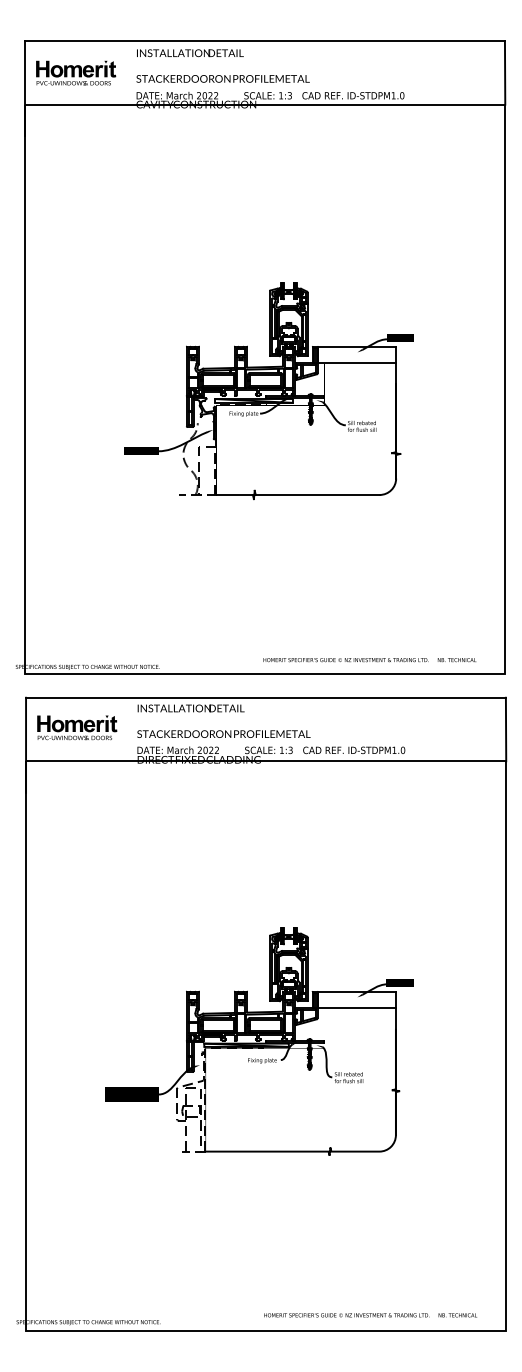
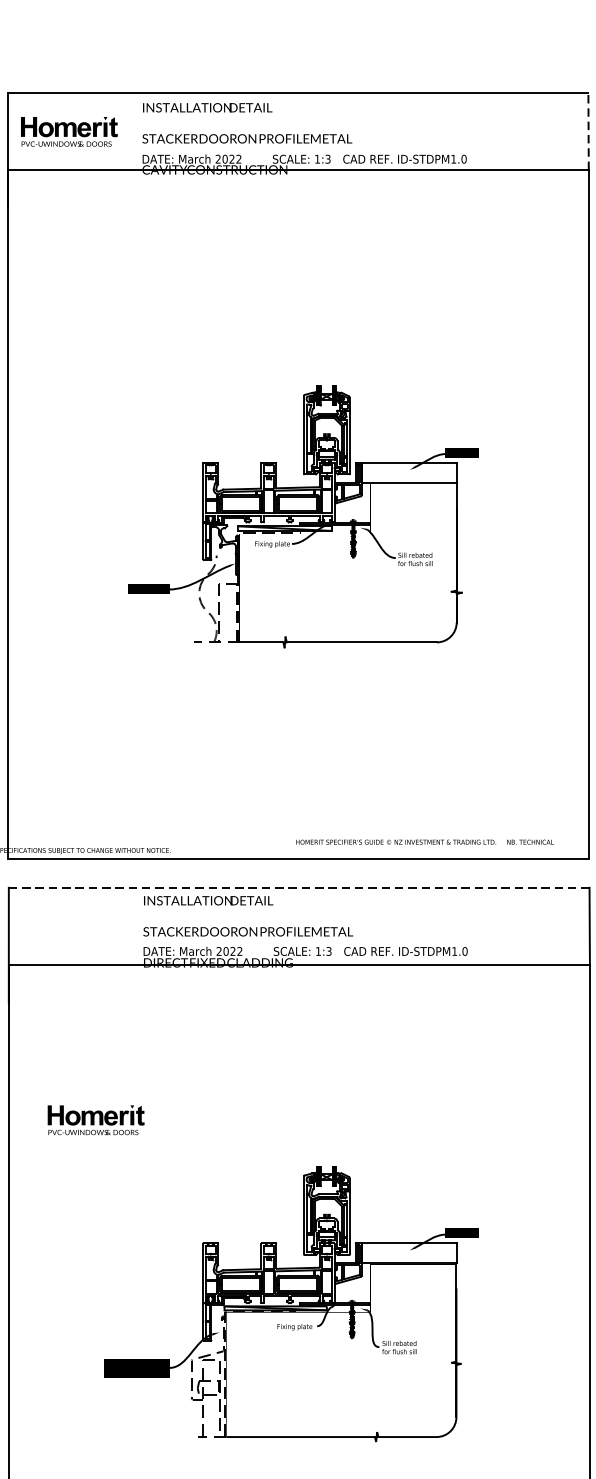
line: (505, 72) -> (589, 131), solid -> dashed
line: (265, 697) -> (298, 887), solid -> dashed
part: (77, 727) -> (96, 1119), moved

